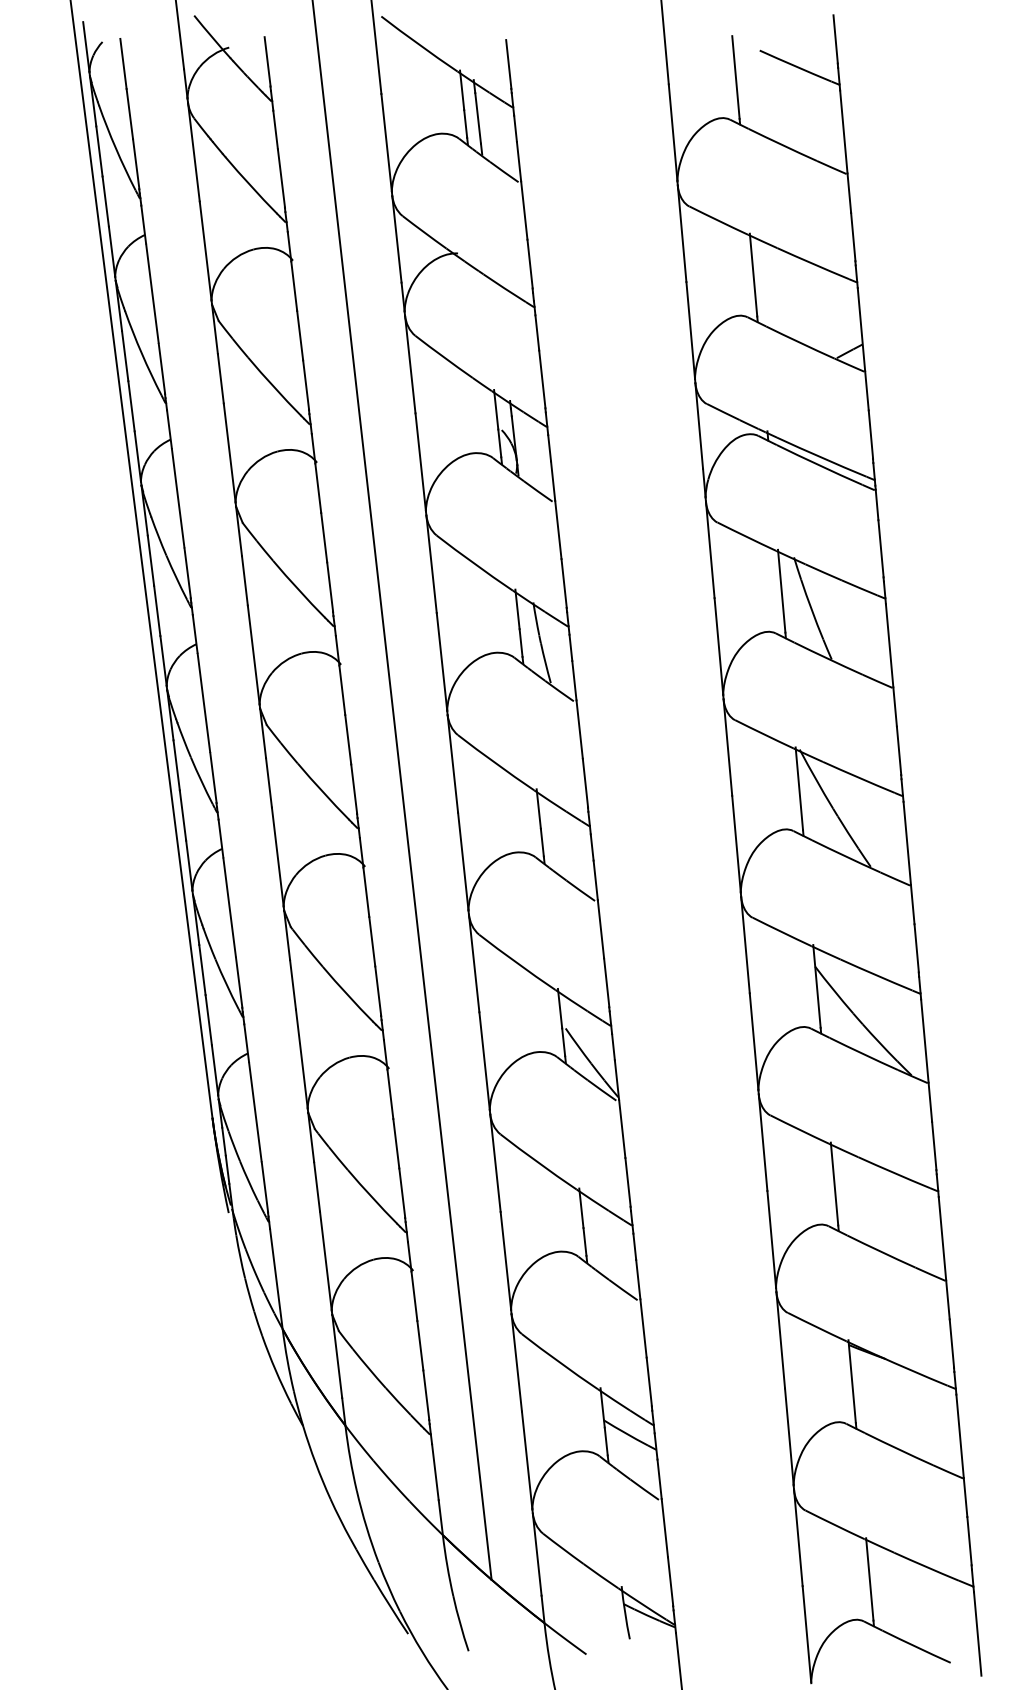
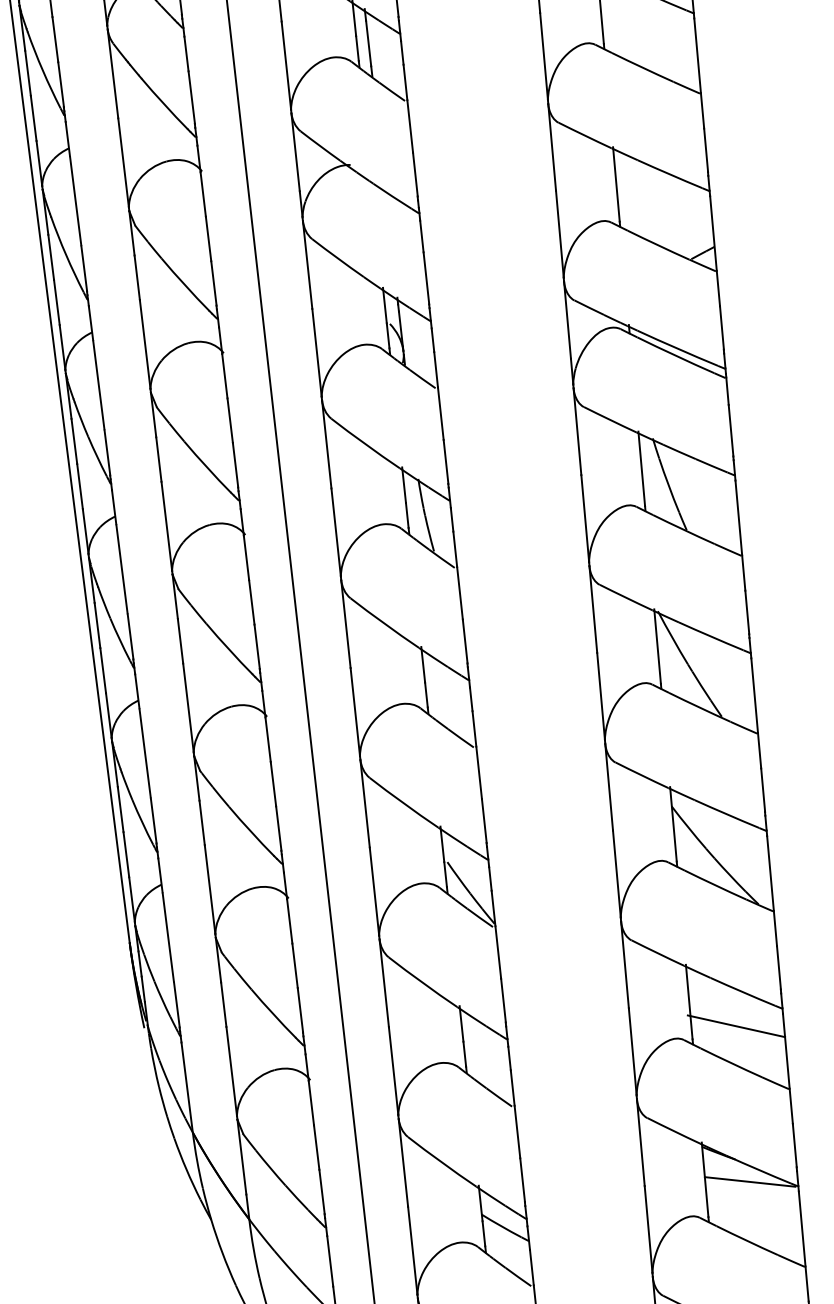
line: (886, 1210) -> (735, 1025), added
line: (901, 1383) -> (749, 1181), added

